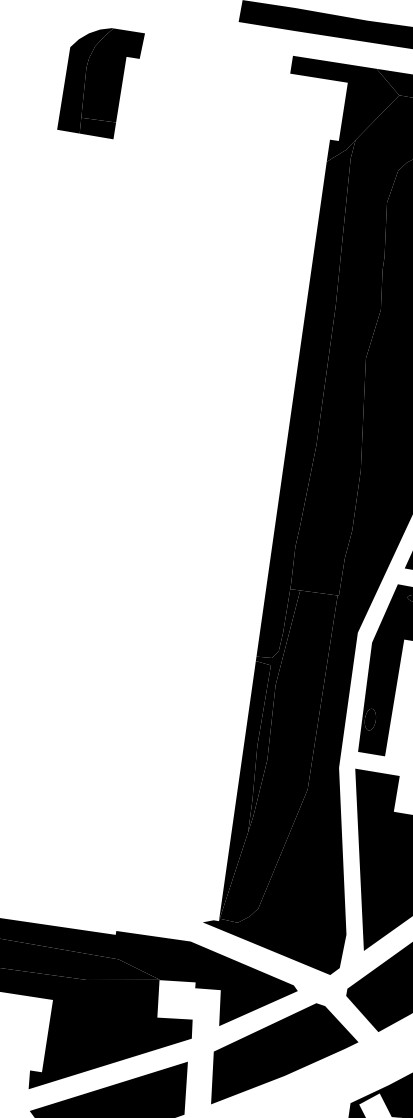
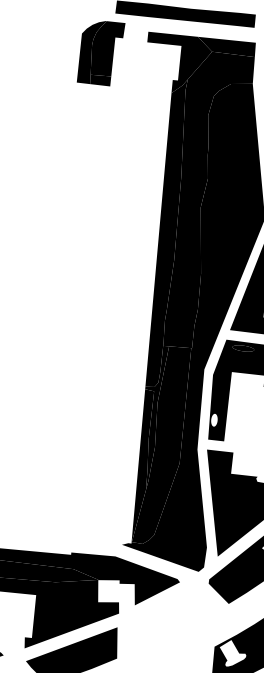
part: (99, 82) -> (100, 53), moved
fill: (370, 718) -> (214, 419), removed
fill: (285, 1053) -> (174, 619), removed

